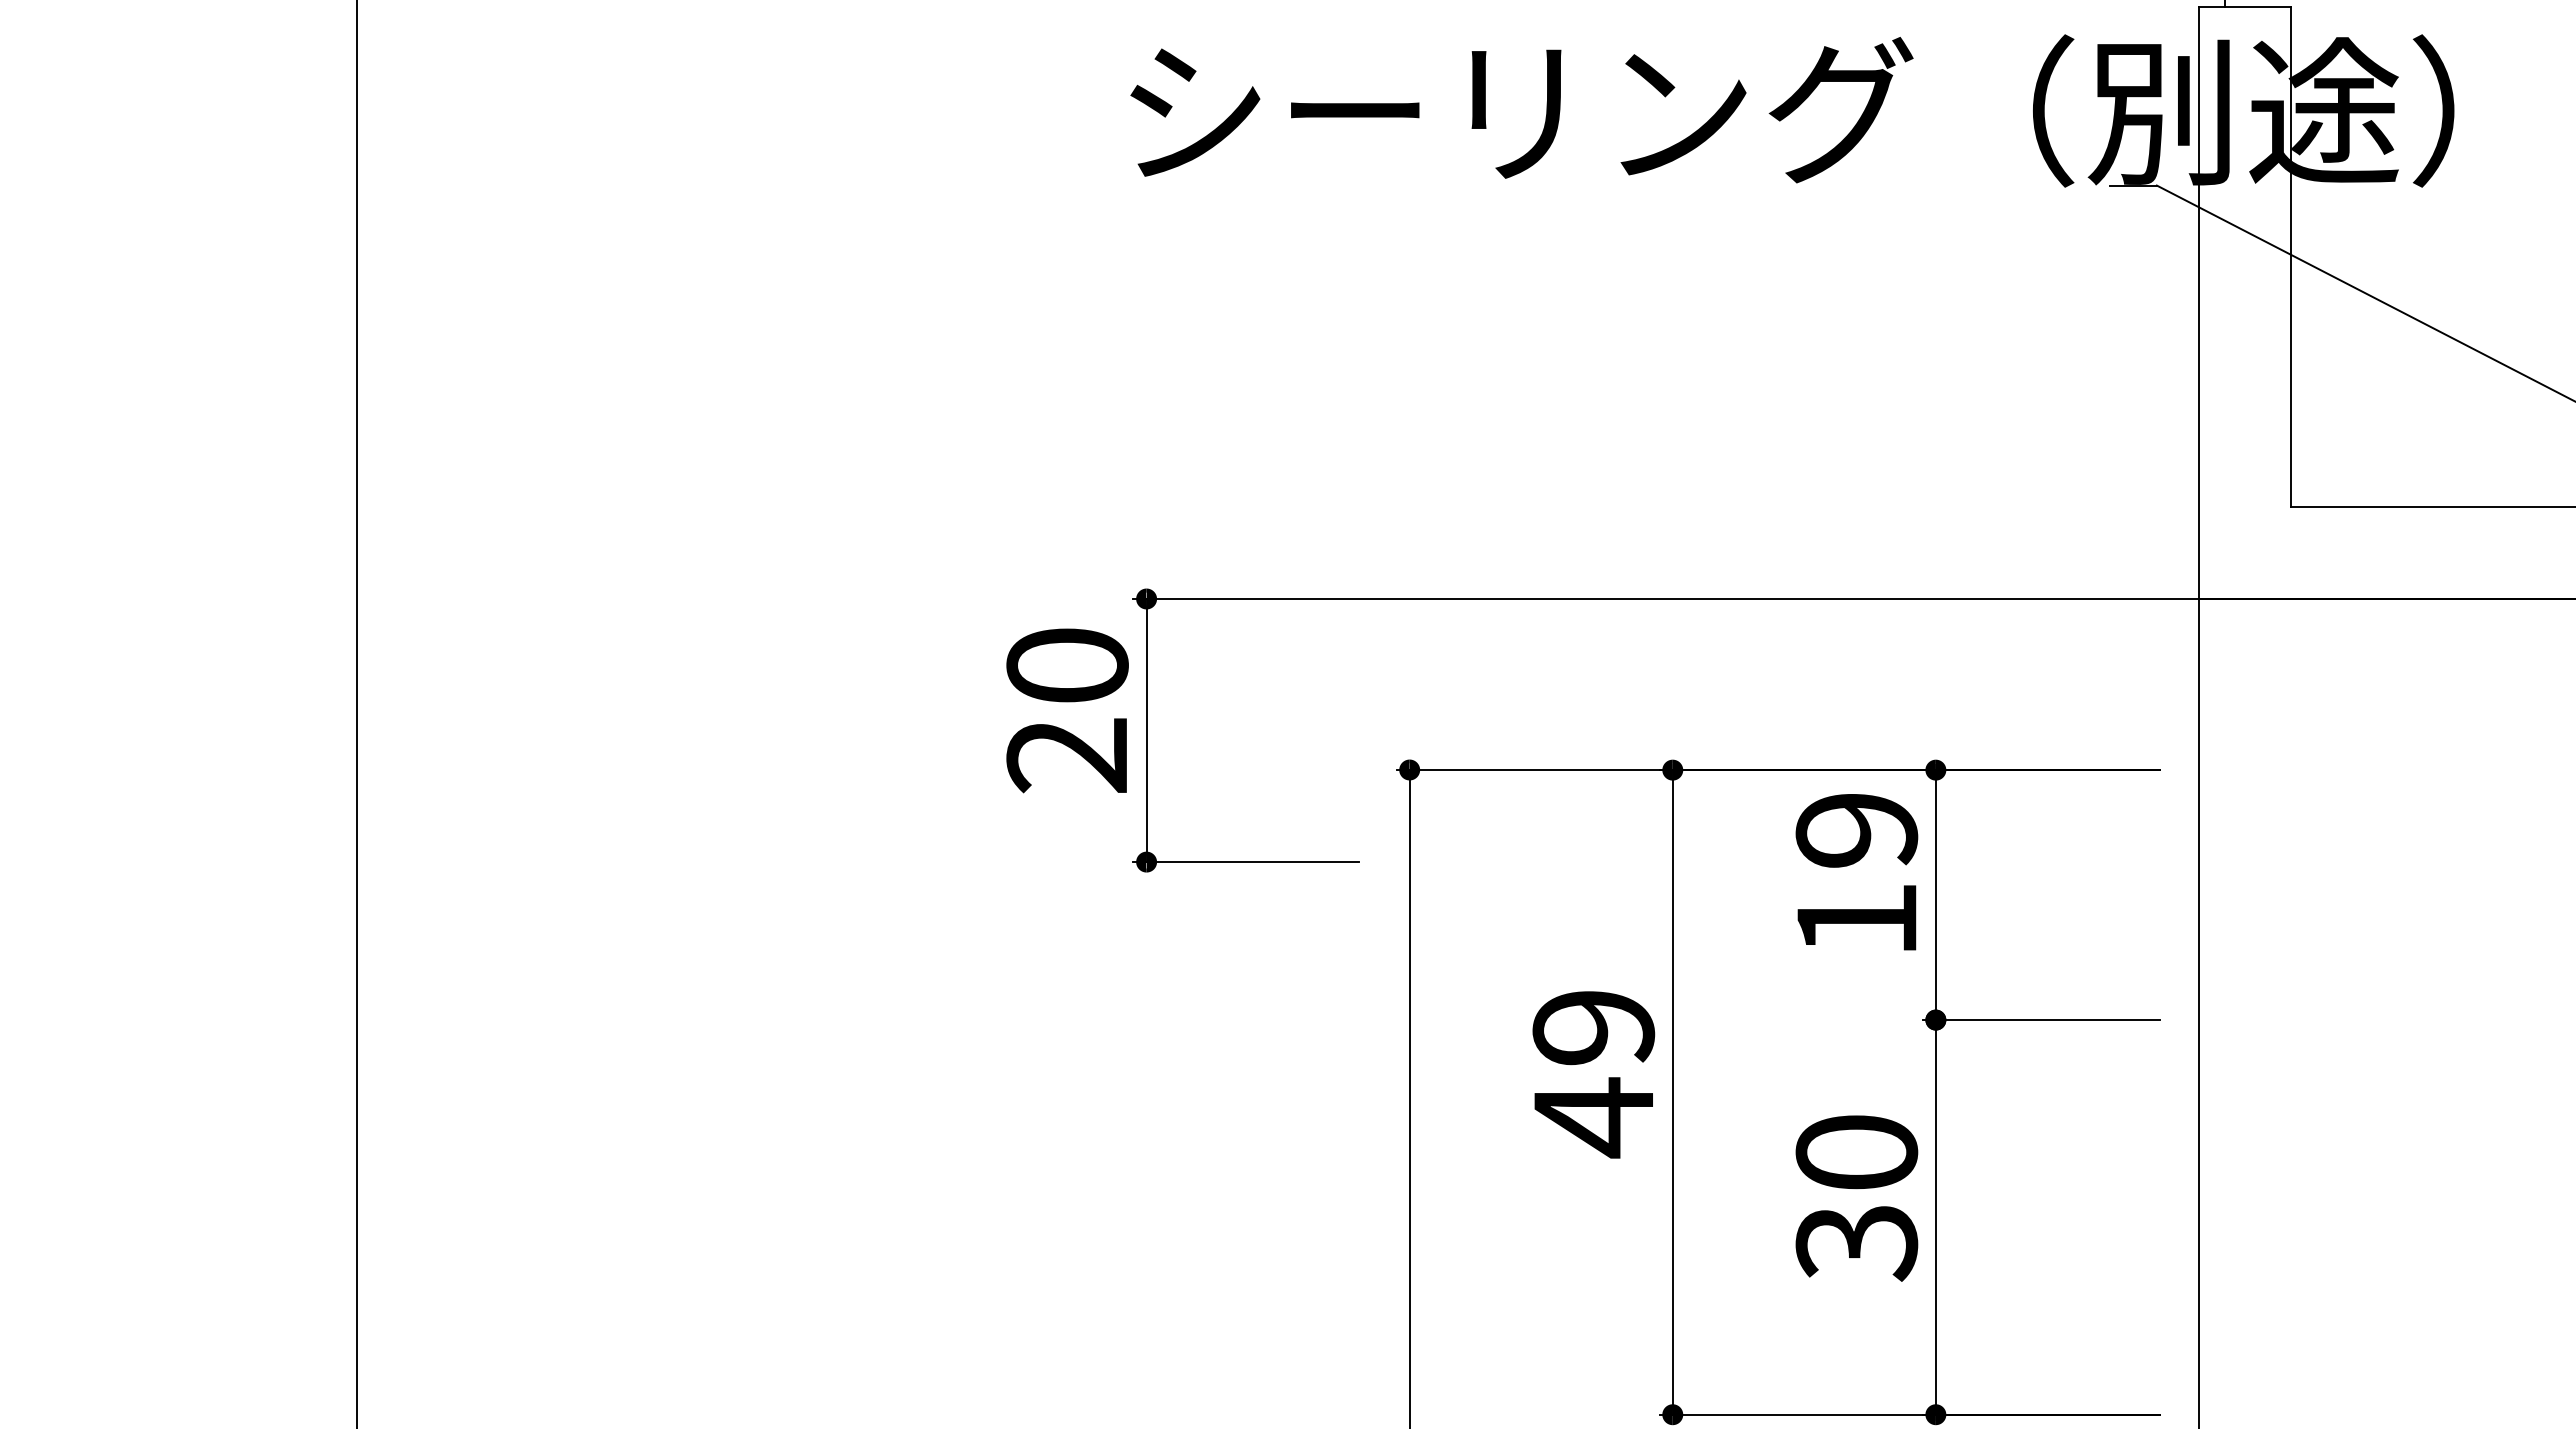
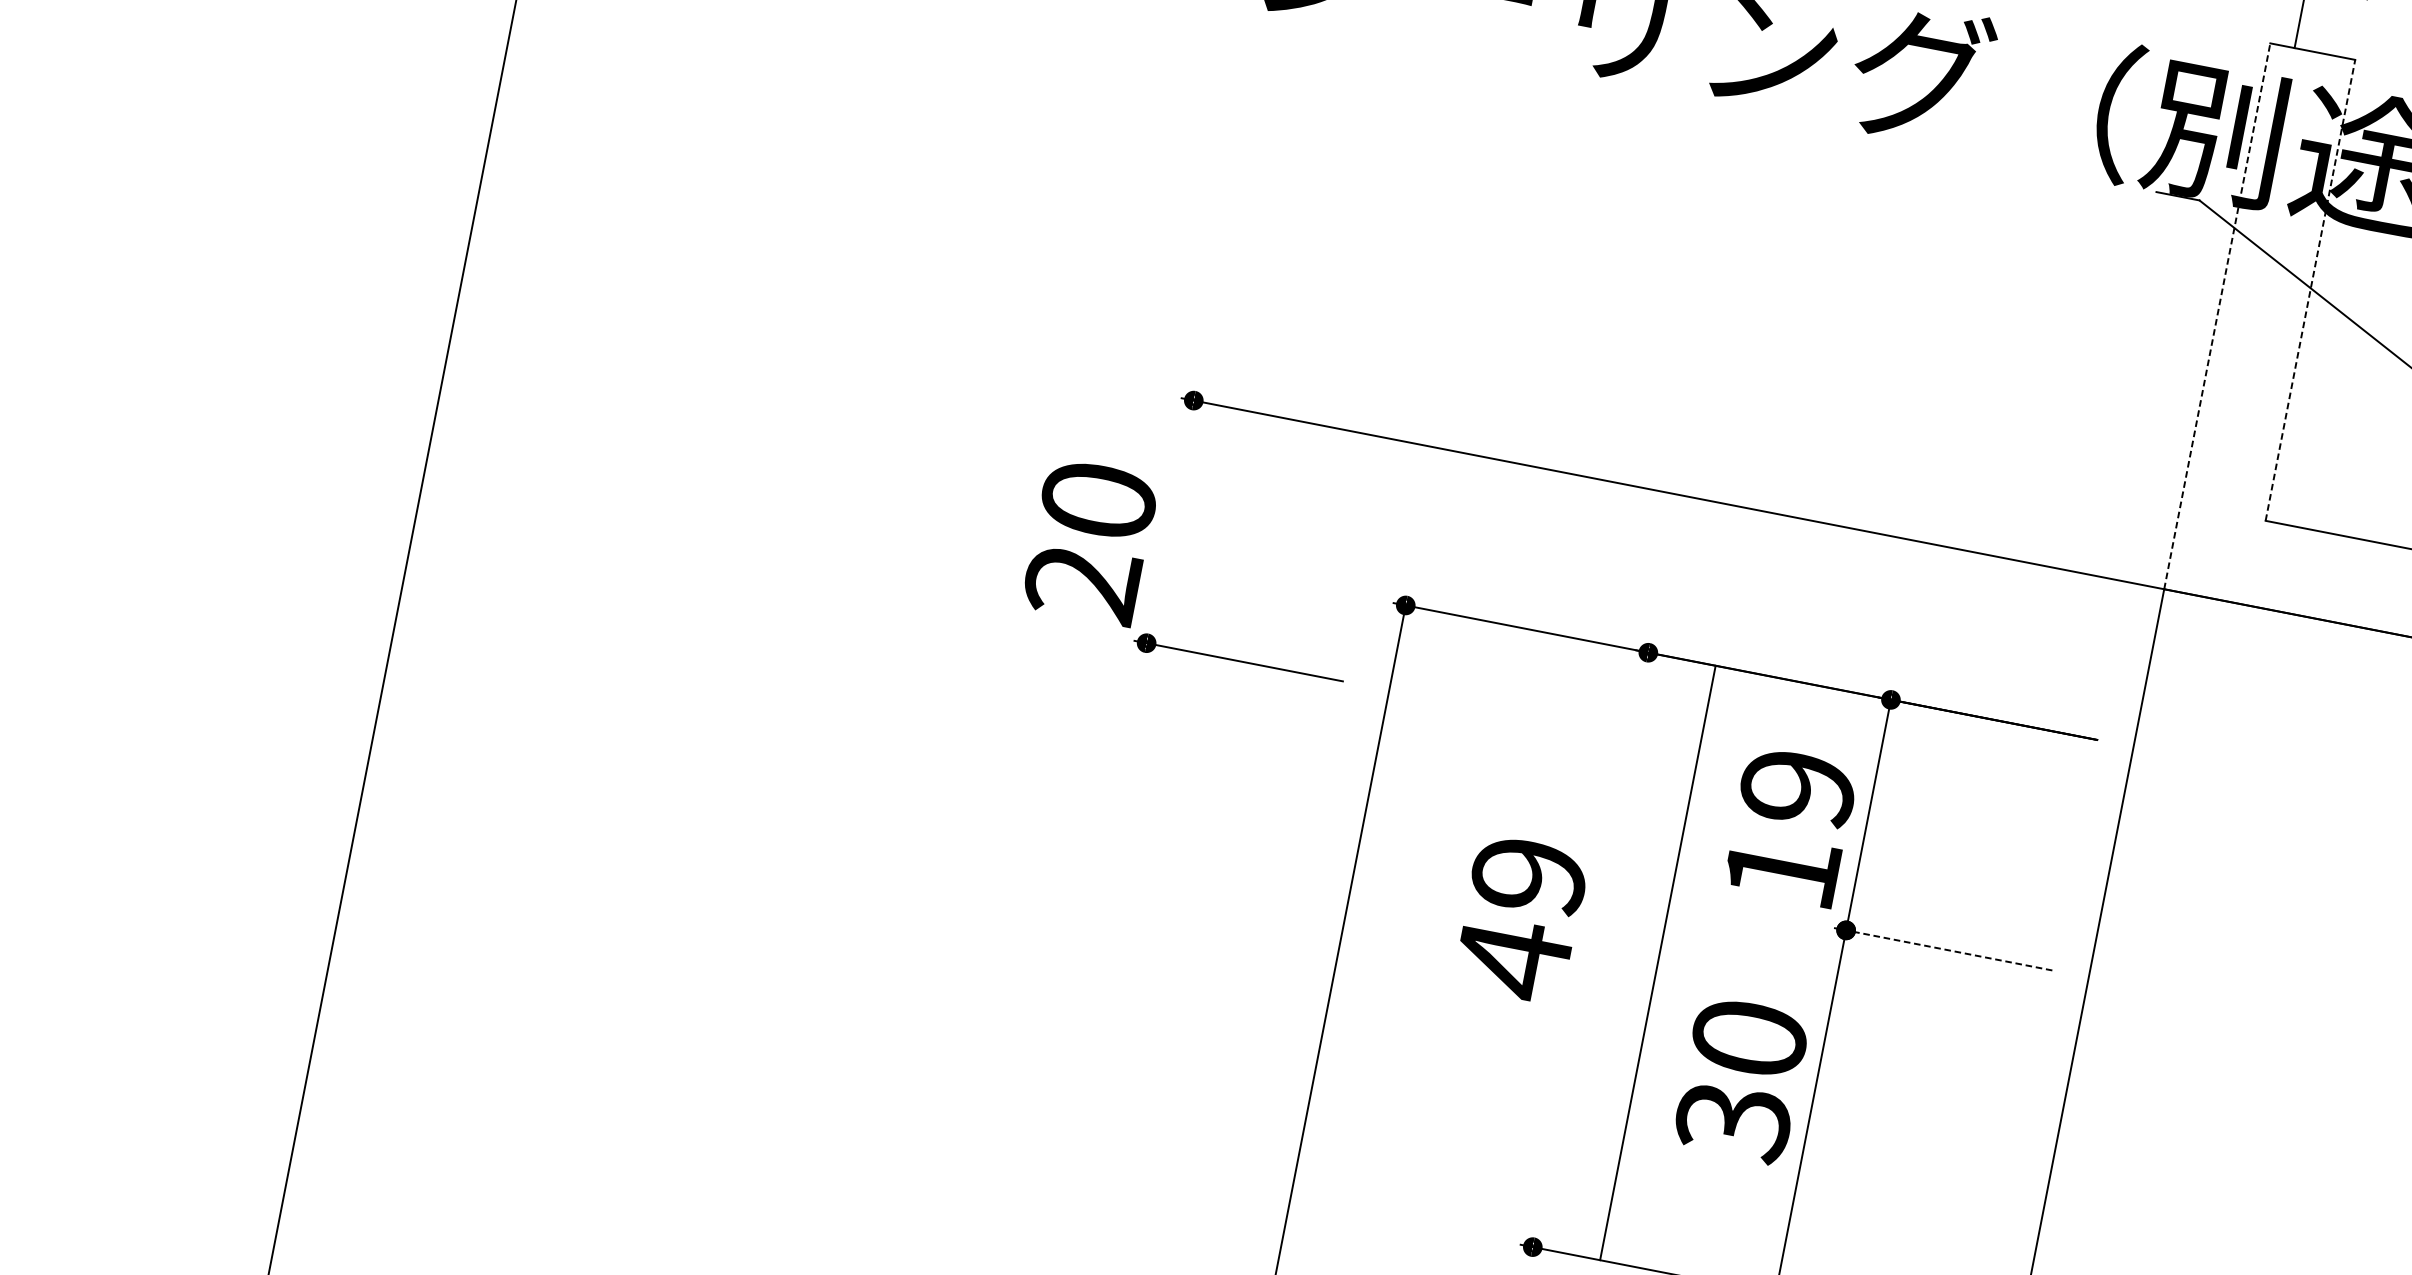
line: (2291, 256) -> (2310, 289), solid -> dashed
line: (2198, 303) -> (2216, 316), solid -> dashed
text: (1067, 710) -> (1090, 541), moved
line: (1146, 730) -> (1170, 521), removed
text: (1856, 872) -> (1790, 827), moved
line: (2040, 1020) -> (1942, 949), solid -> dashed
line: (1672, 1092) -> (1657, 963), moved

